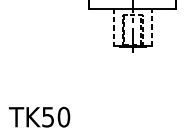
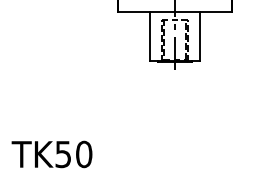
line: (113, 27) -> (149, 36), dashed -> solid
line: (151, 27) -> (199, 36), dashed -> solid

